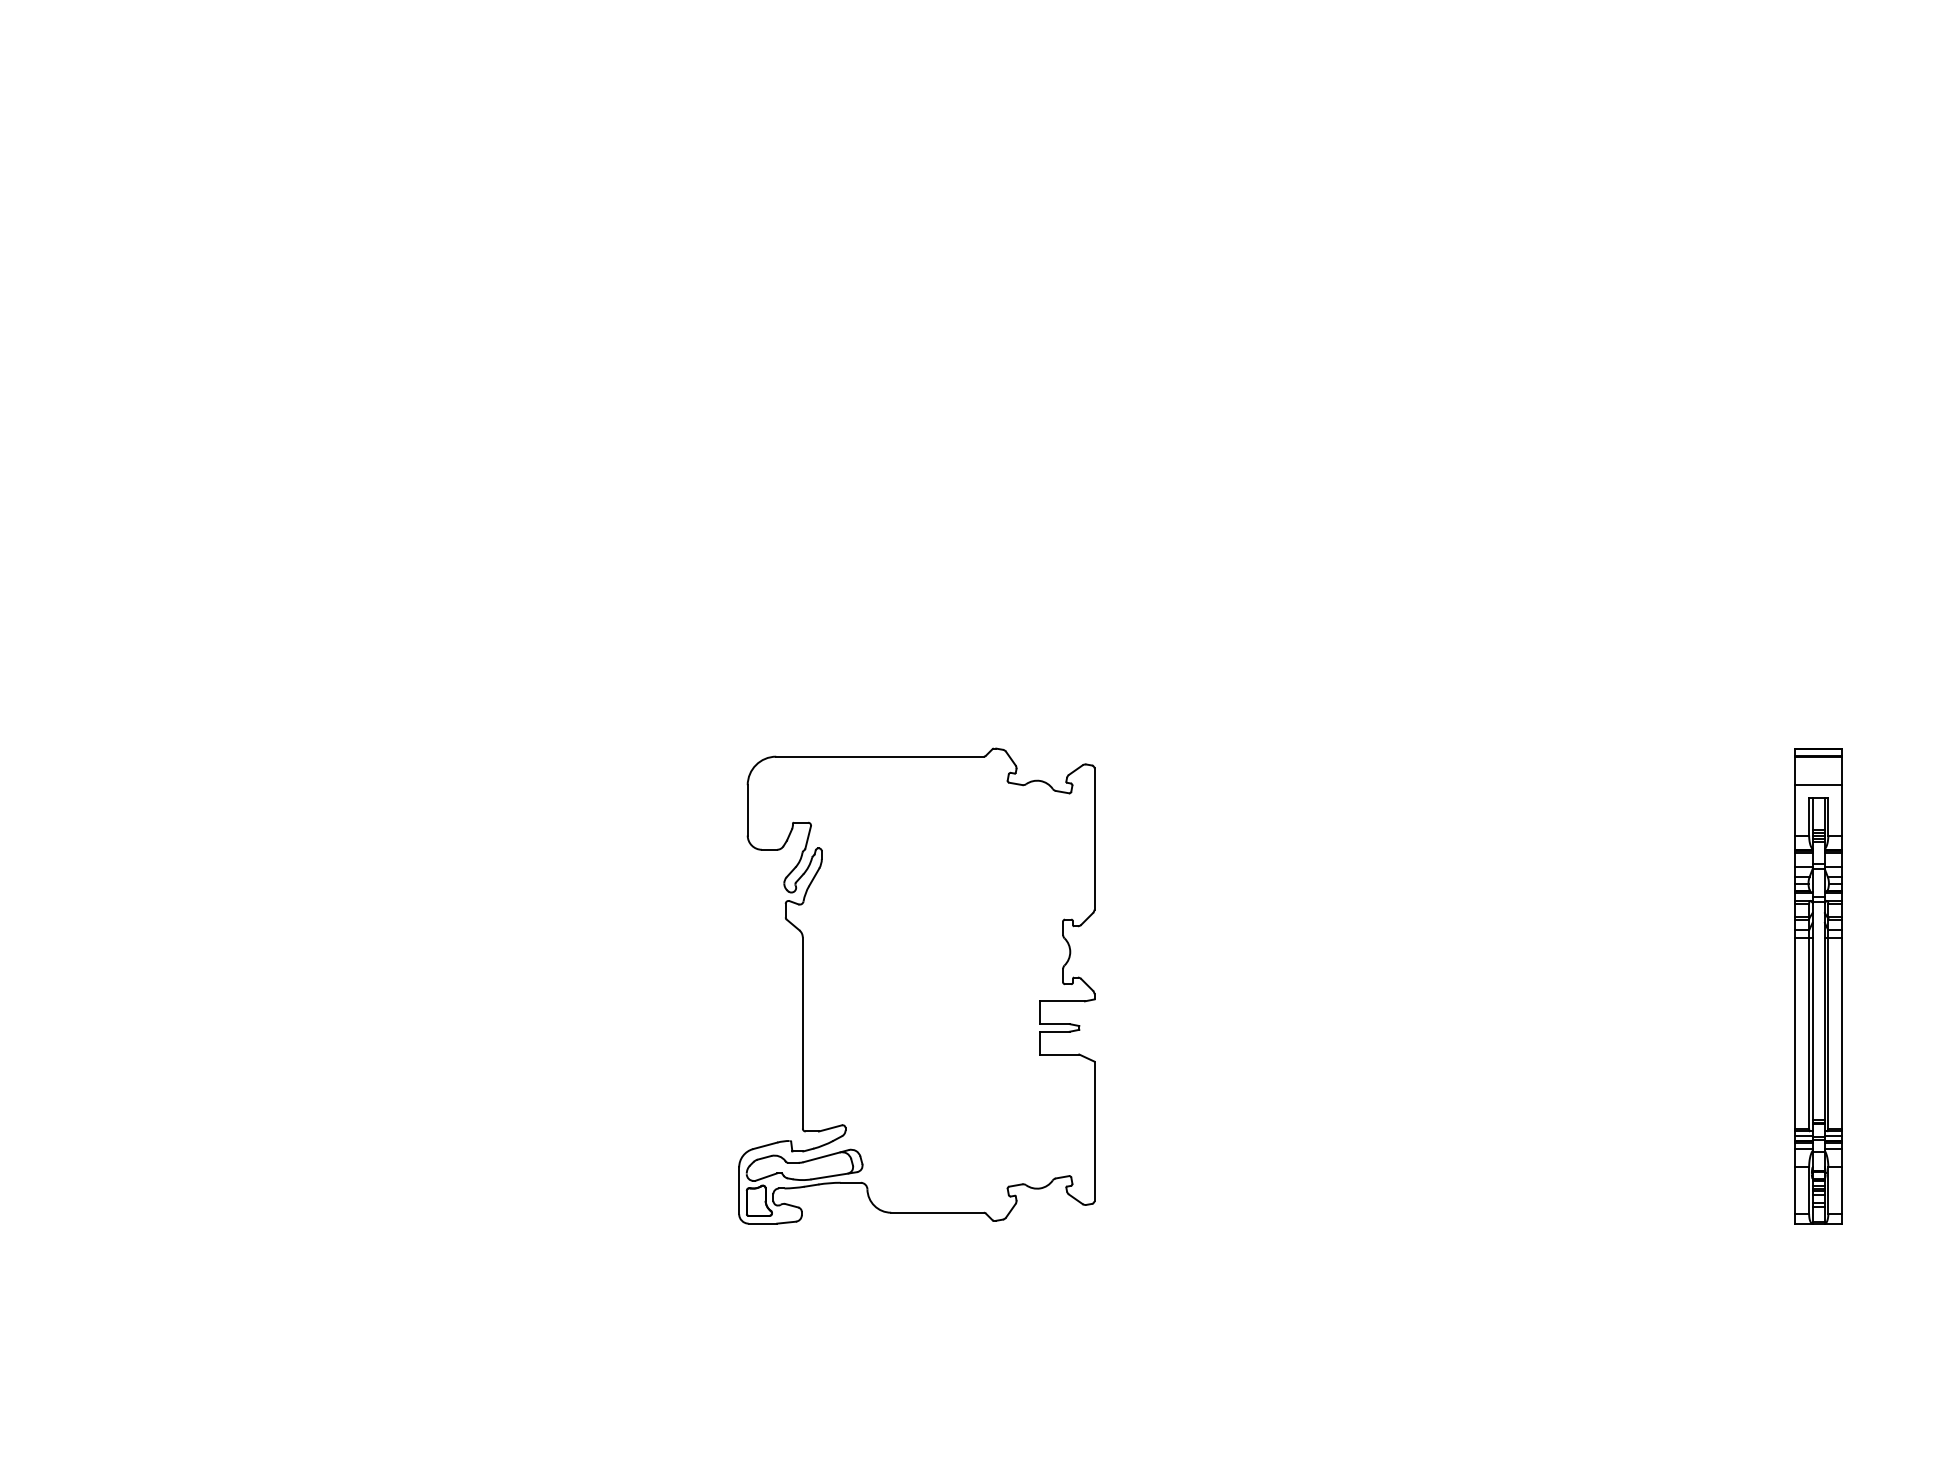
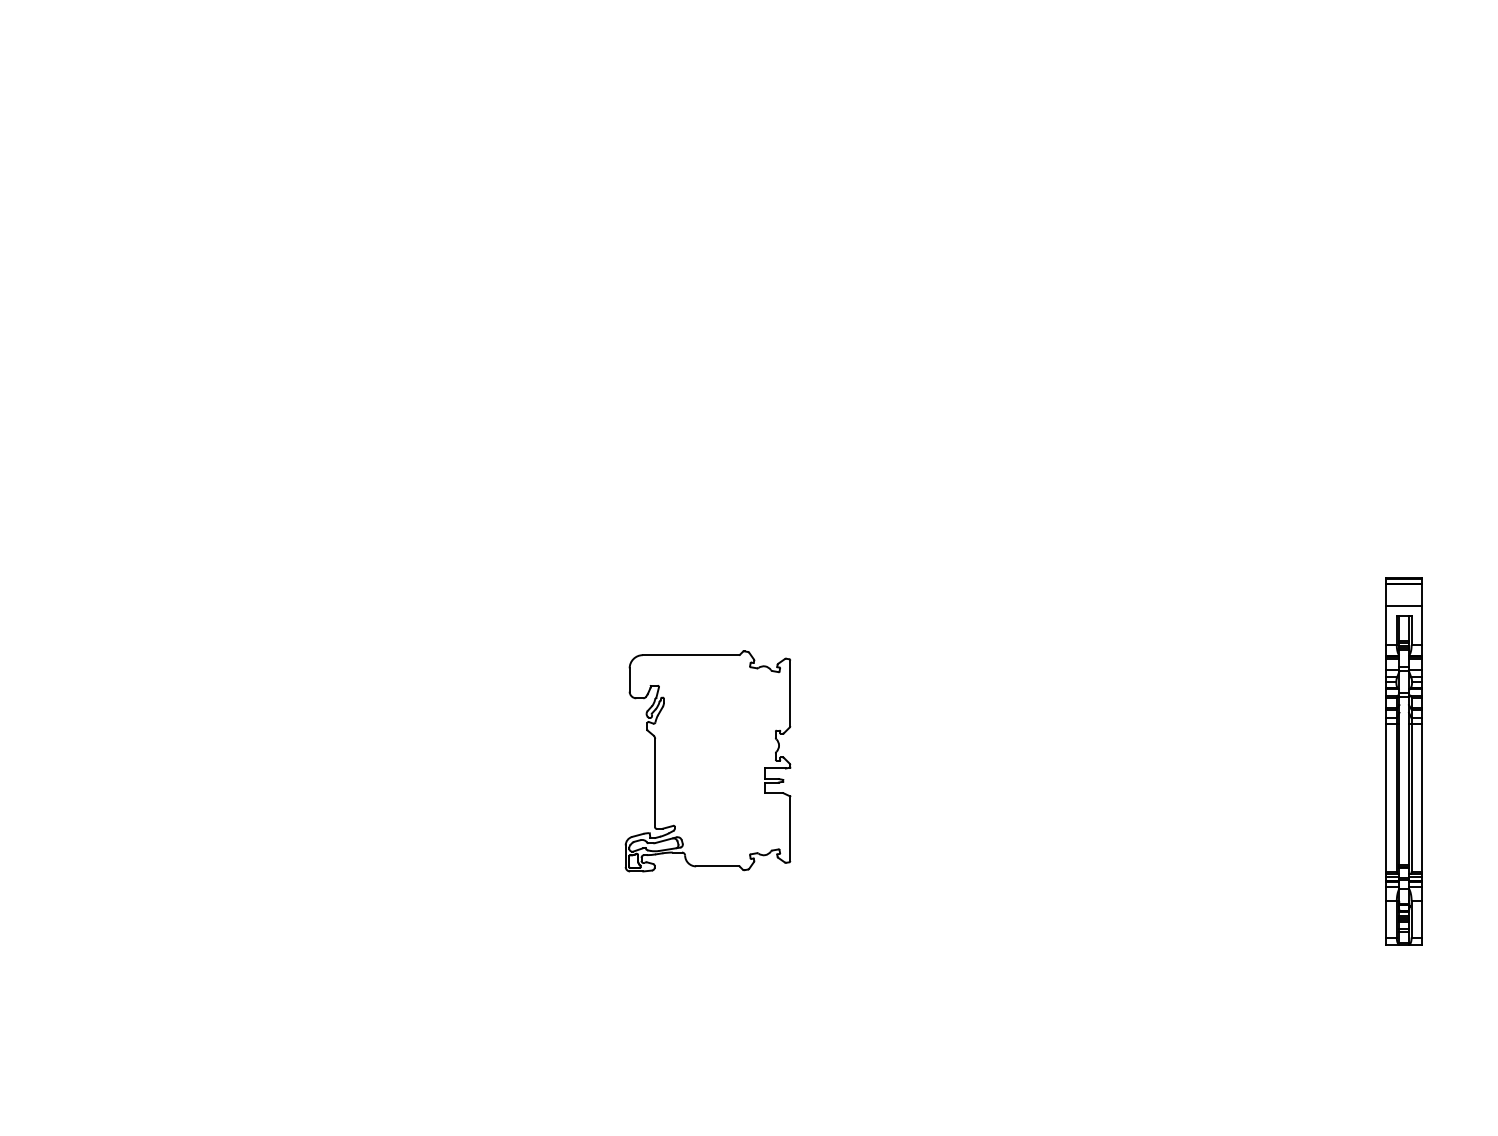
part: (916, 985) -> (707, 761), size x0.6

